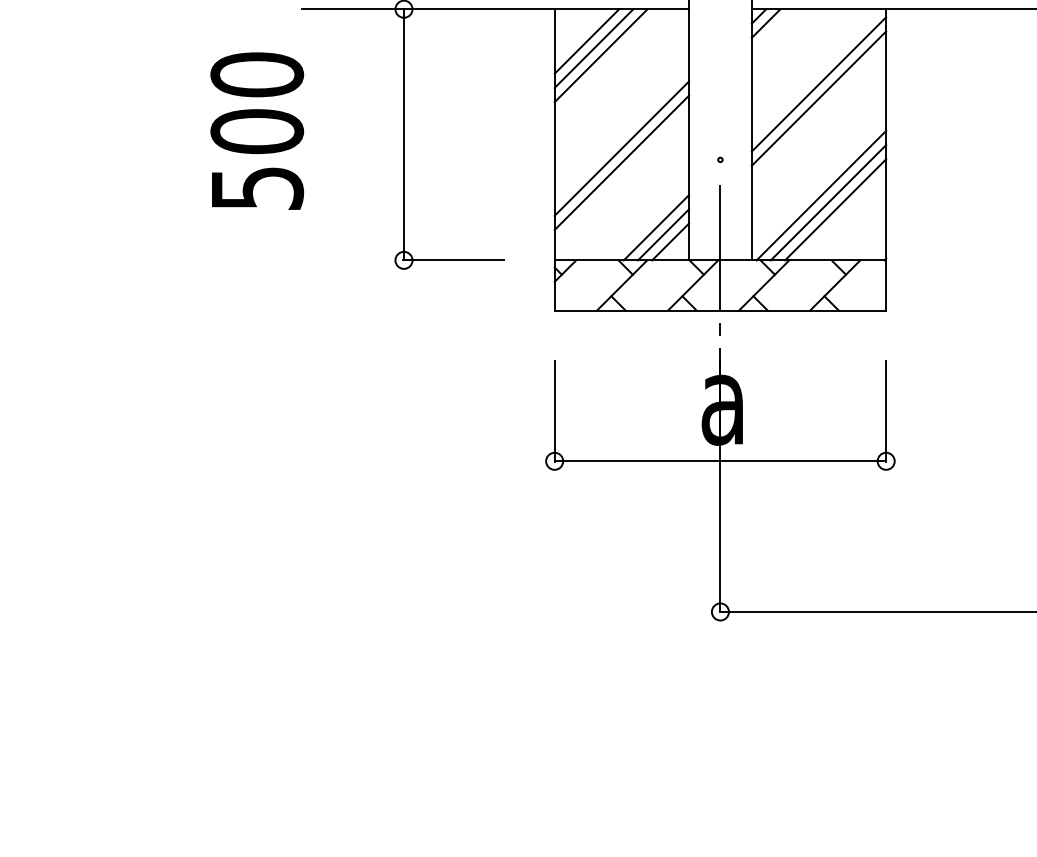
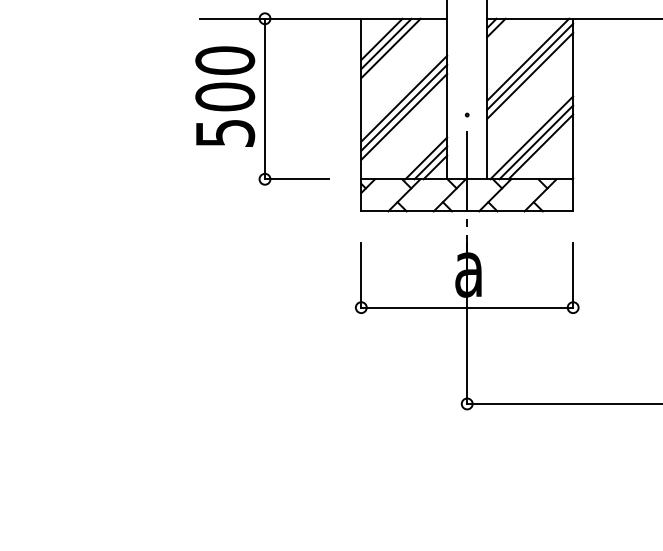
line: (816, 72) -> (528, 59), added
text: (257, 130) -> (225, 96), moved
line: (622, 133) -> (404, 98), added

